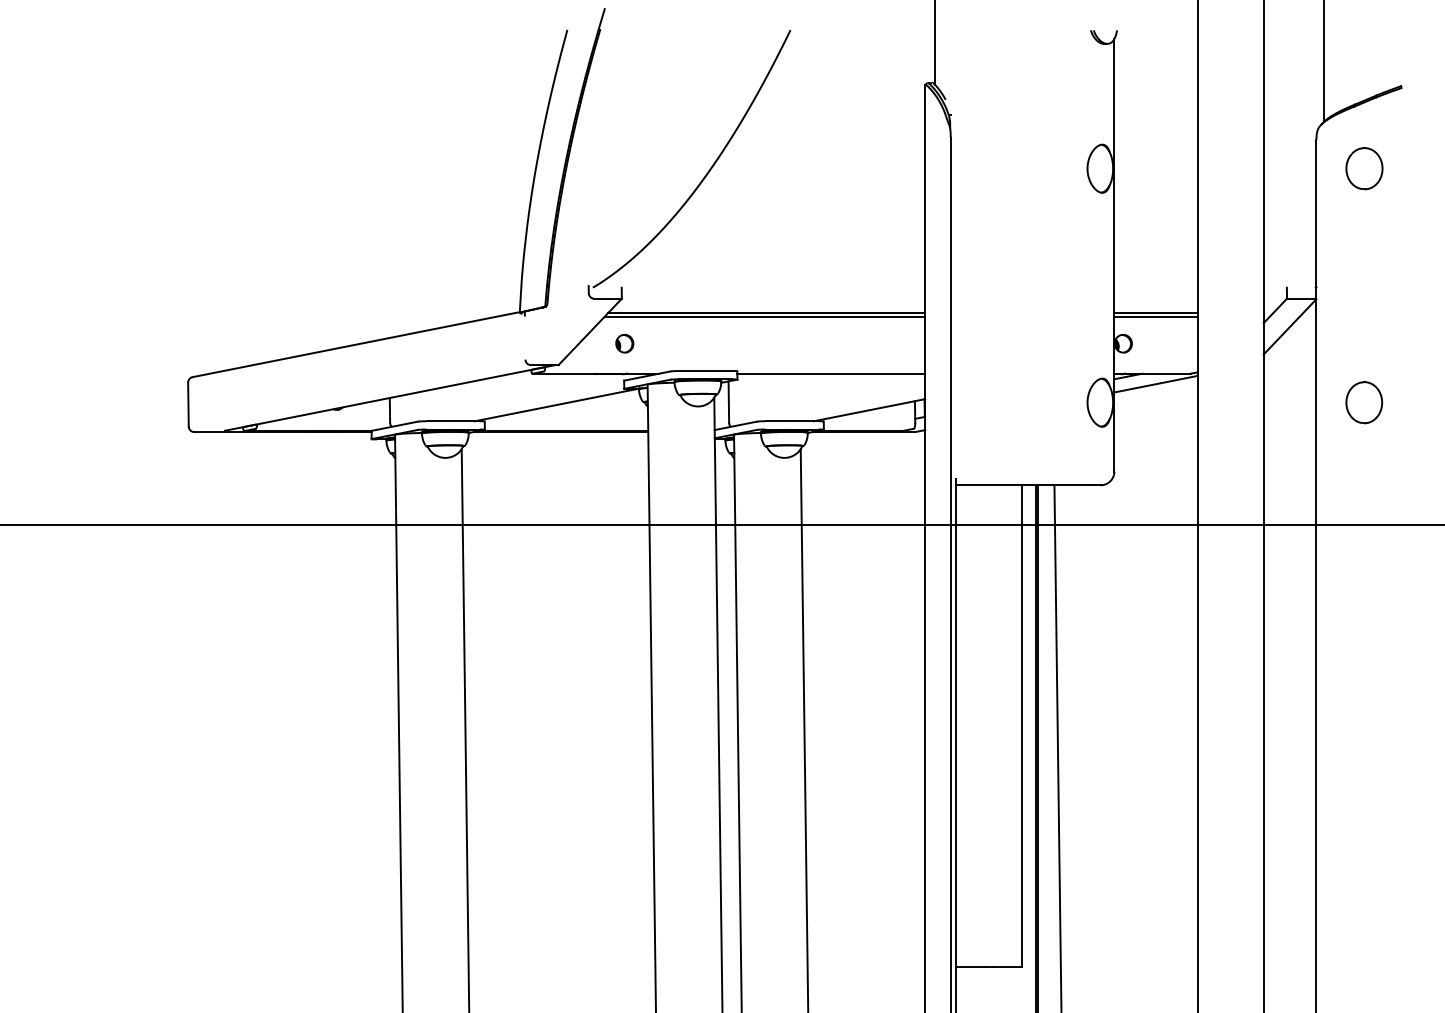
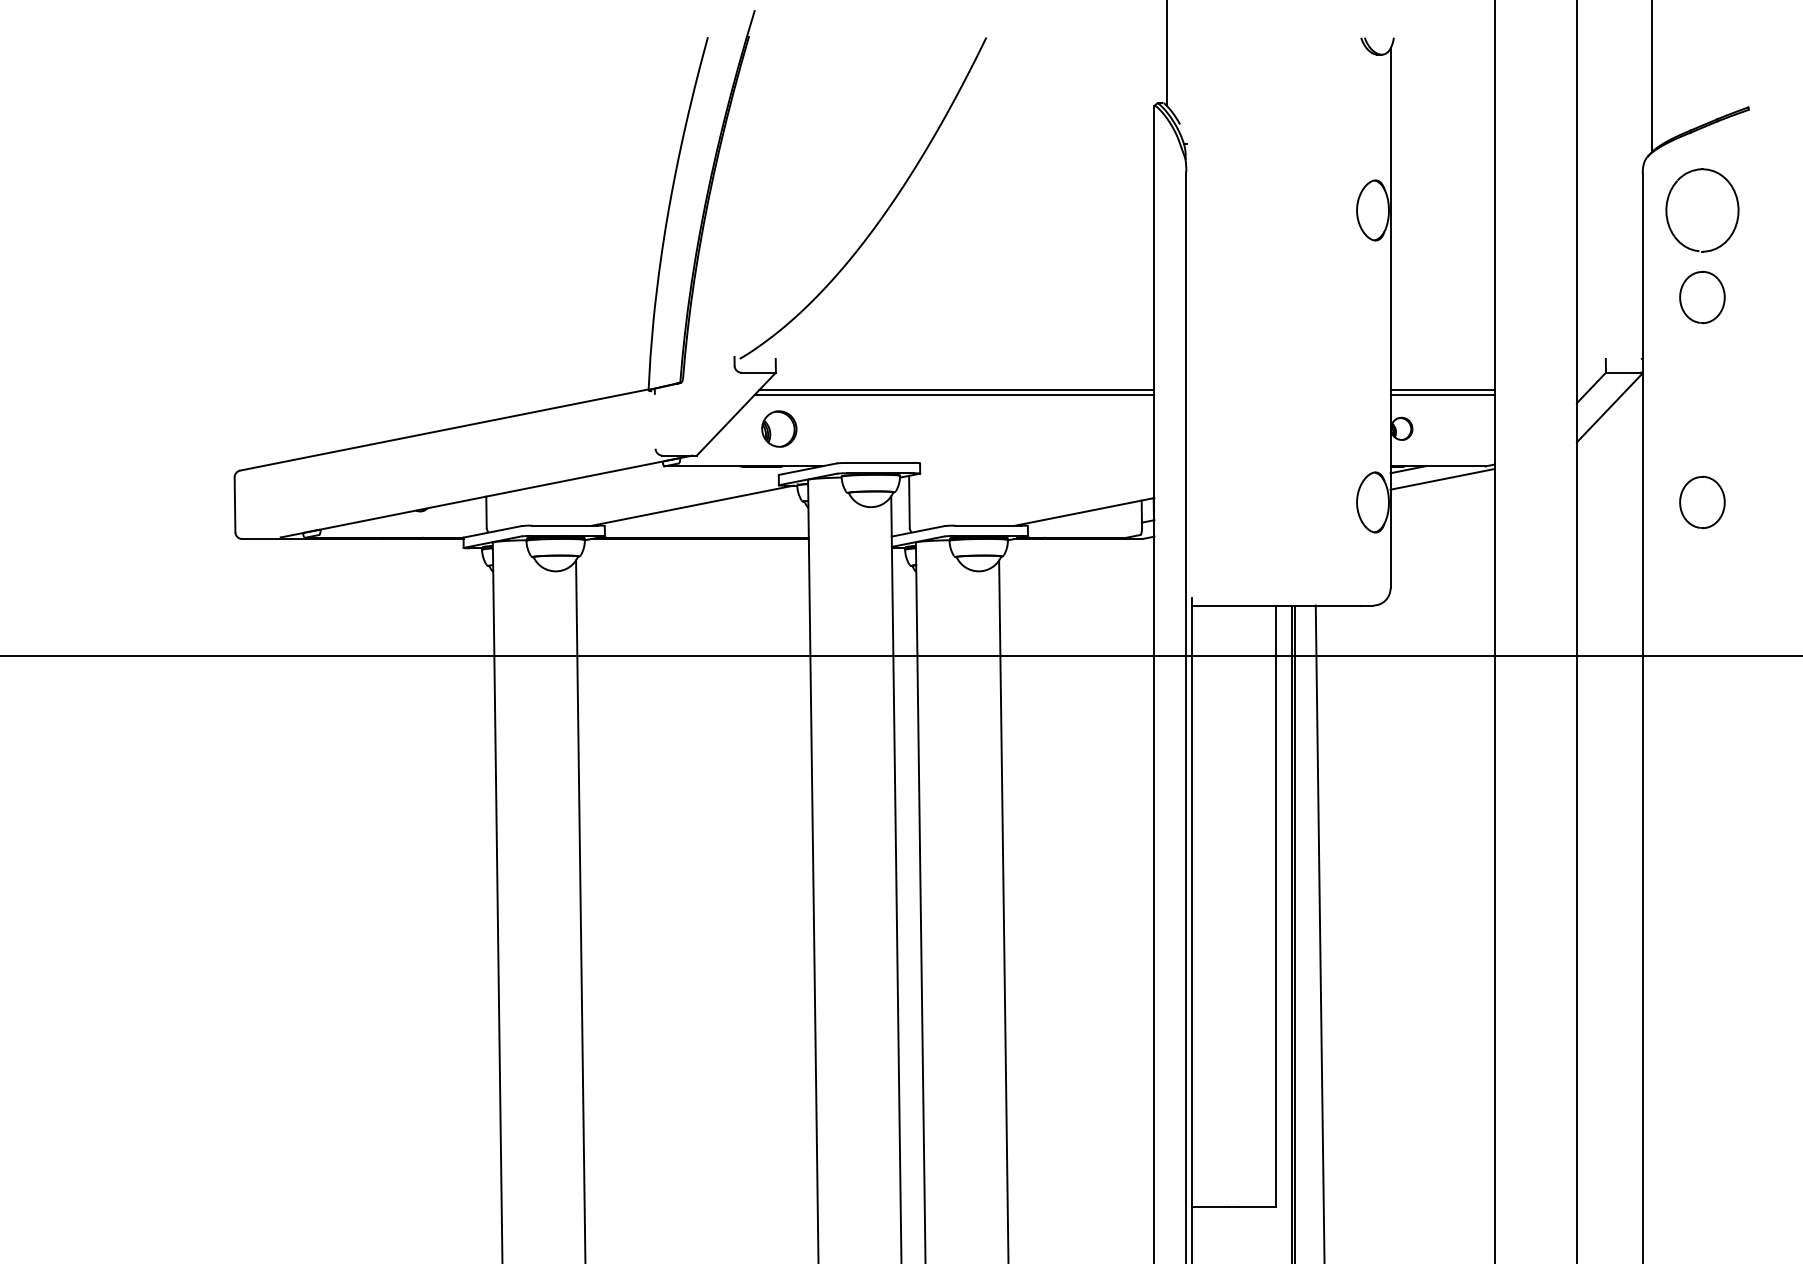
part: (1364, 168) -> (1702, 210), size x1.6
part: (1364, 238) -> (1702, 297), added
part: (624, 343) -> (779, 428), size x1.6
line: (831, 373) -> (1037, 466), removed

